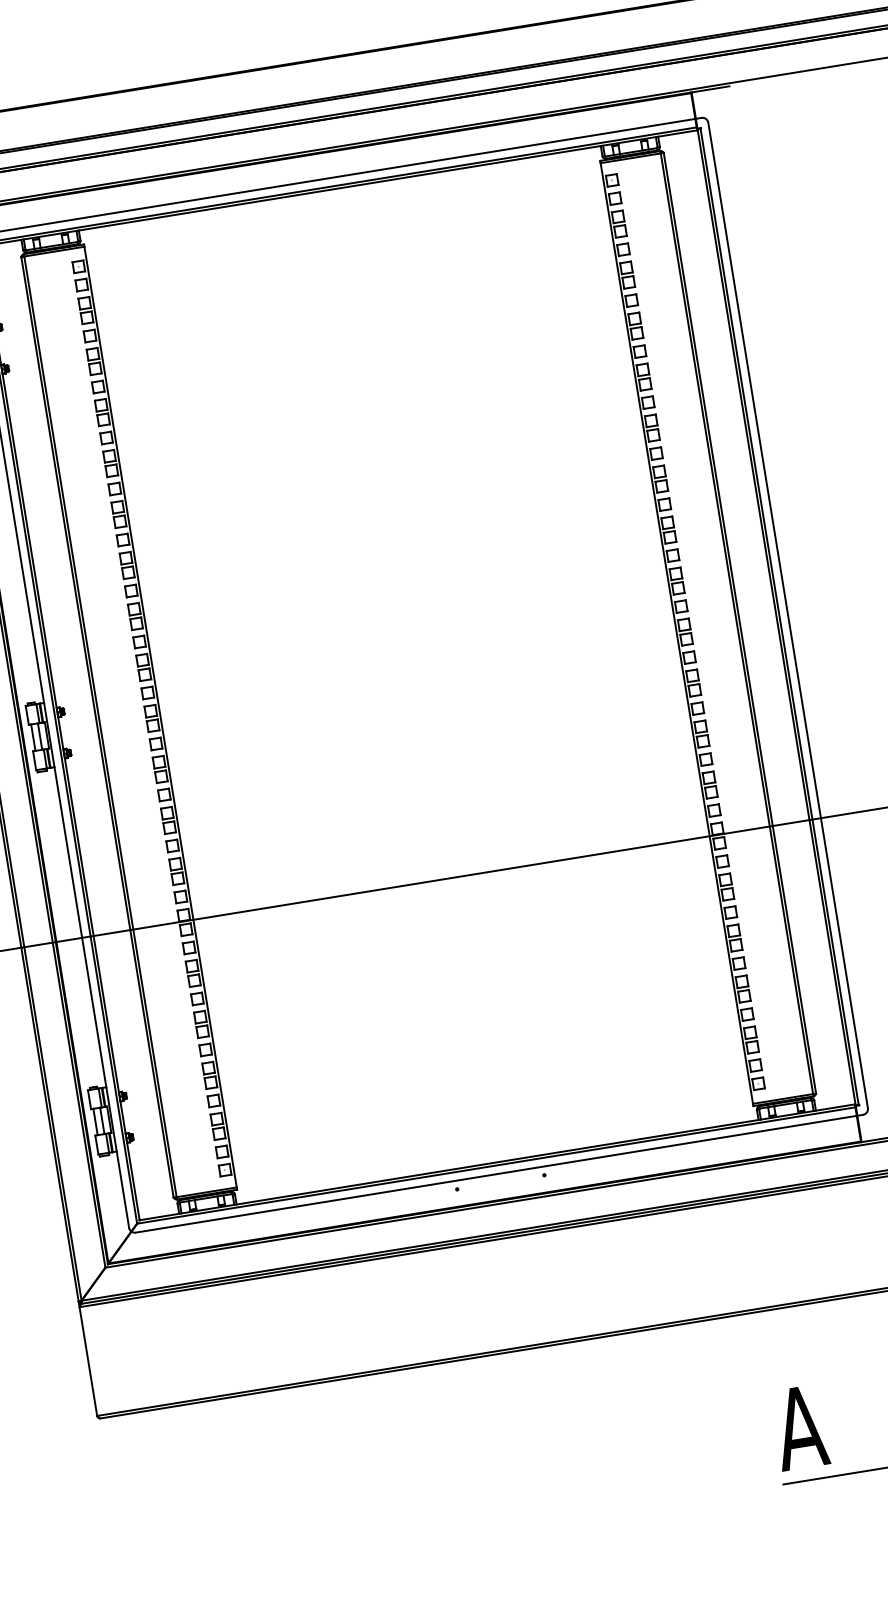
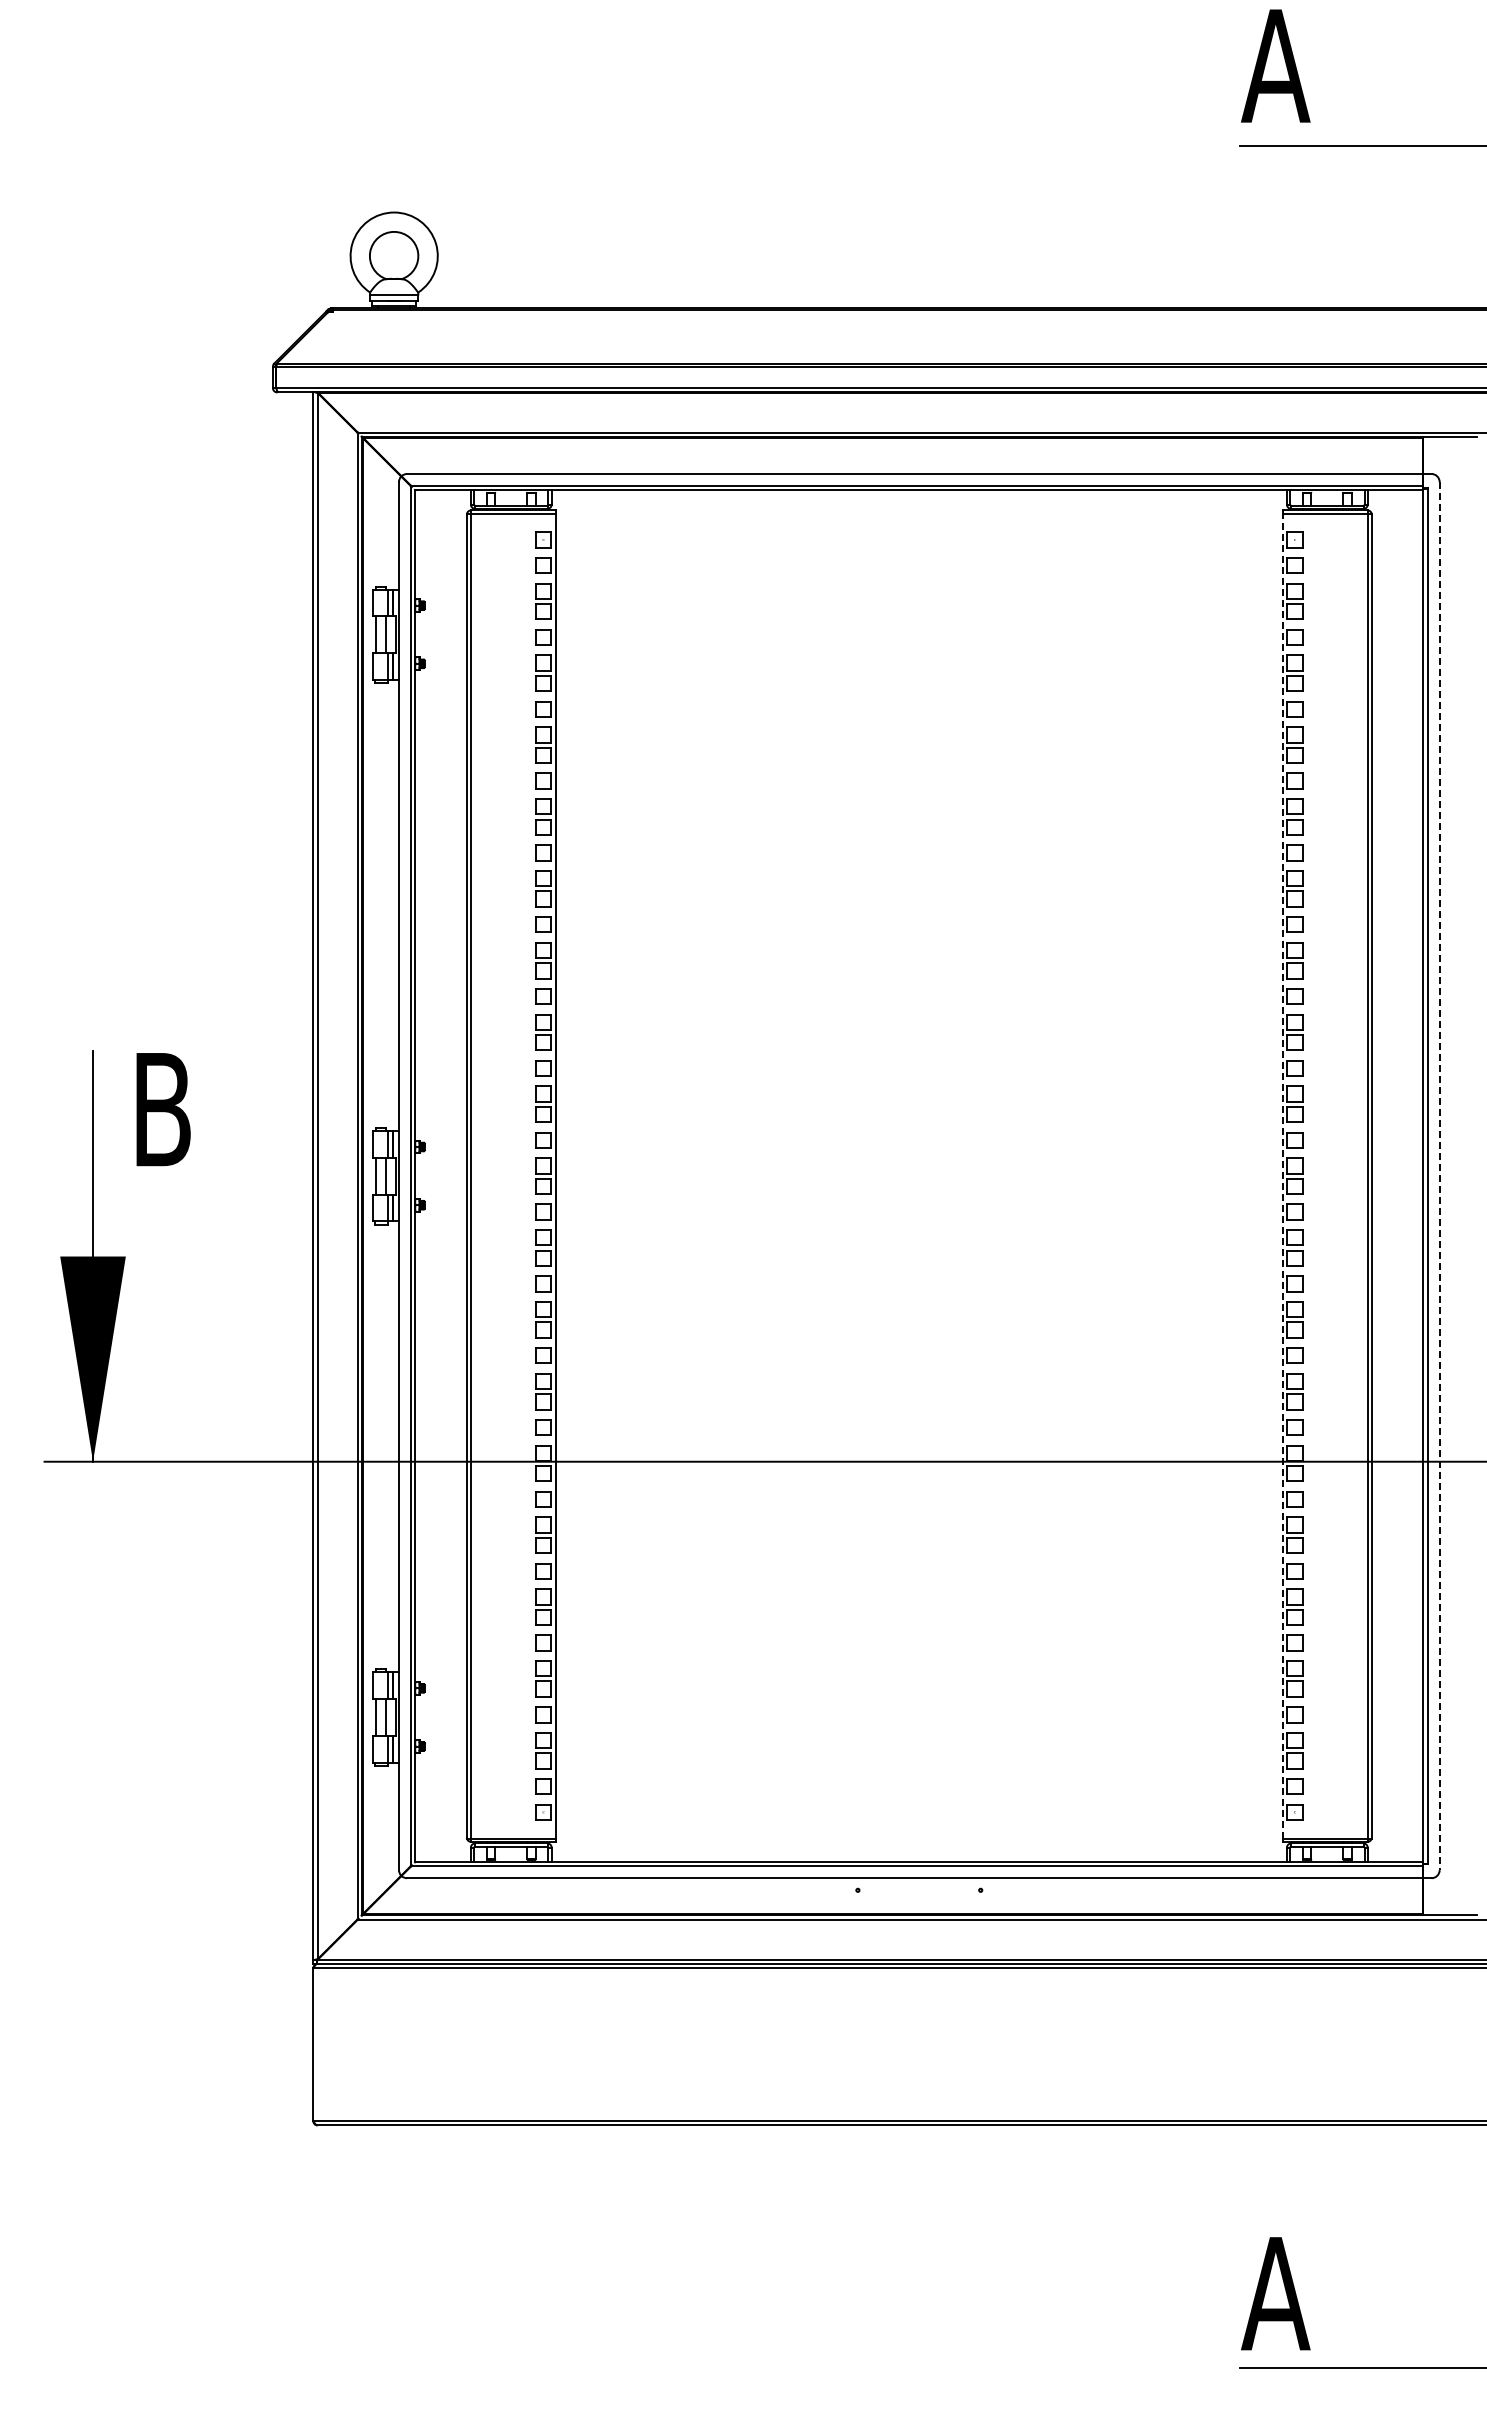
line: (788, 615) -> (1439, 1176), solid -> dashed
line: (676, 633) -> (1282, 1175), solid -> dashed

